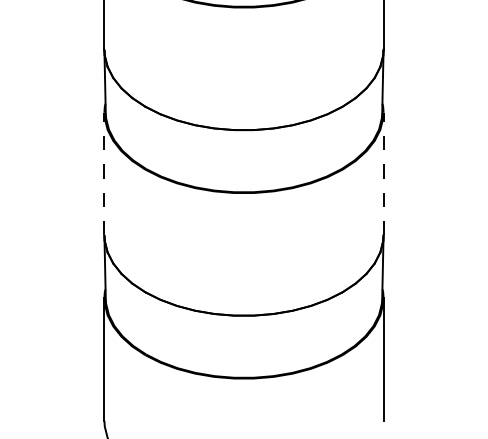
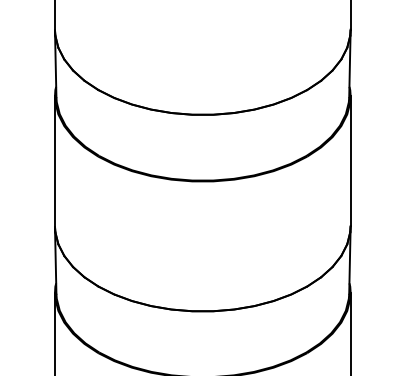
line: (104, 173) -> (55, 160), dashed -> solid
line: (383, 173) -> (350, 160), dashed -> solid

